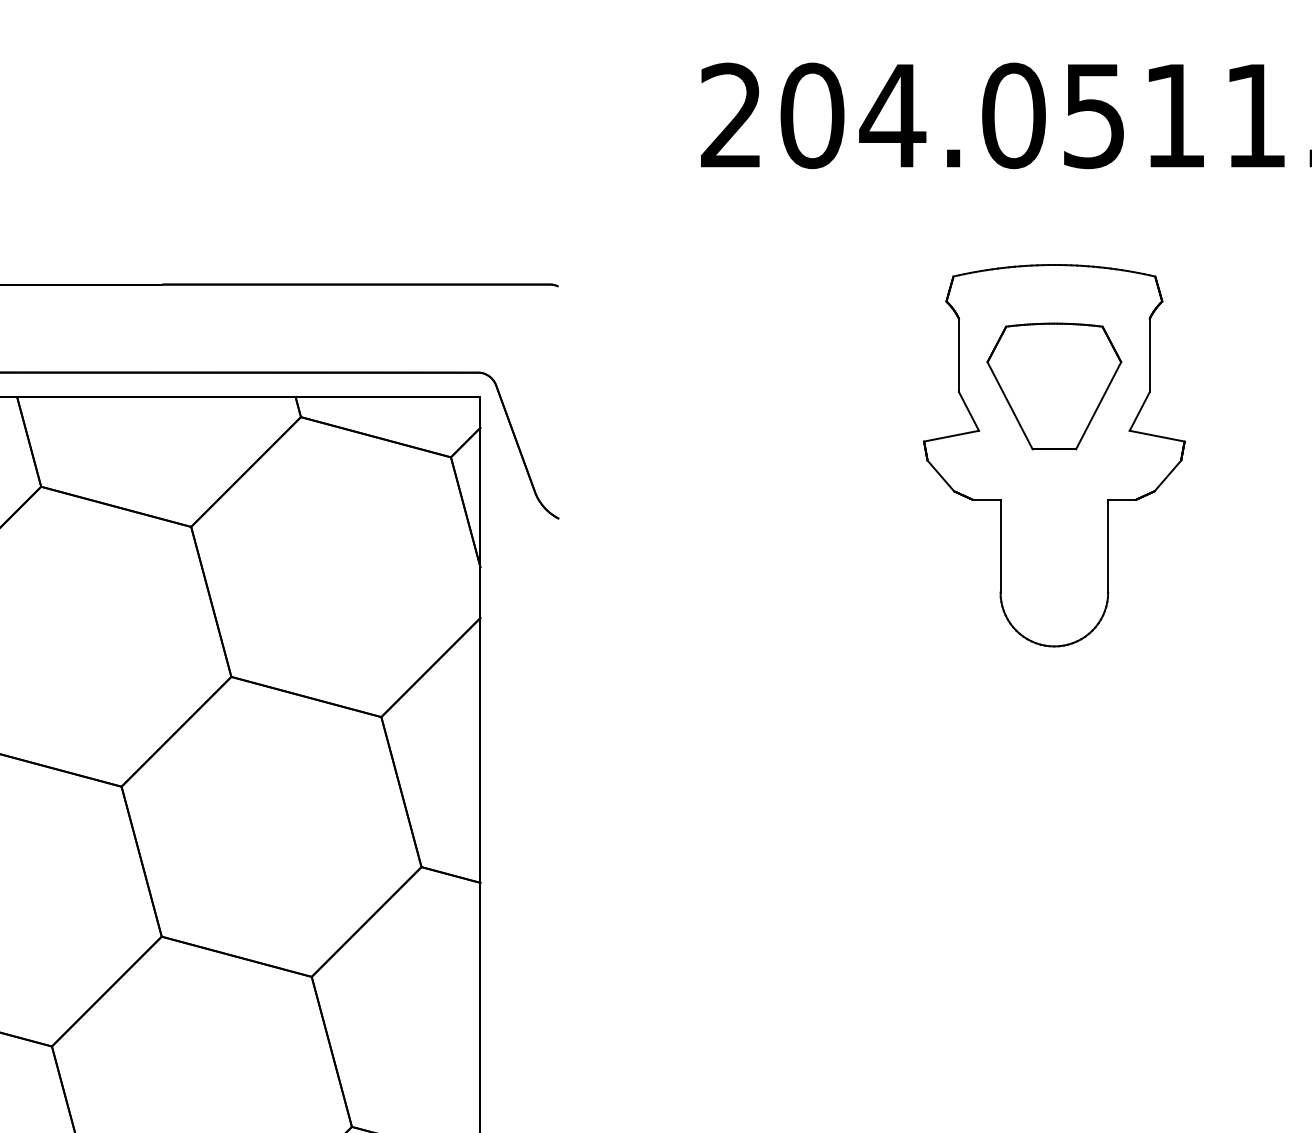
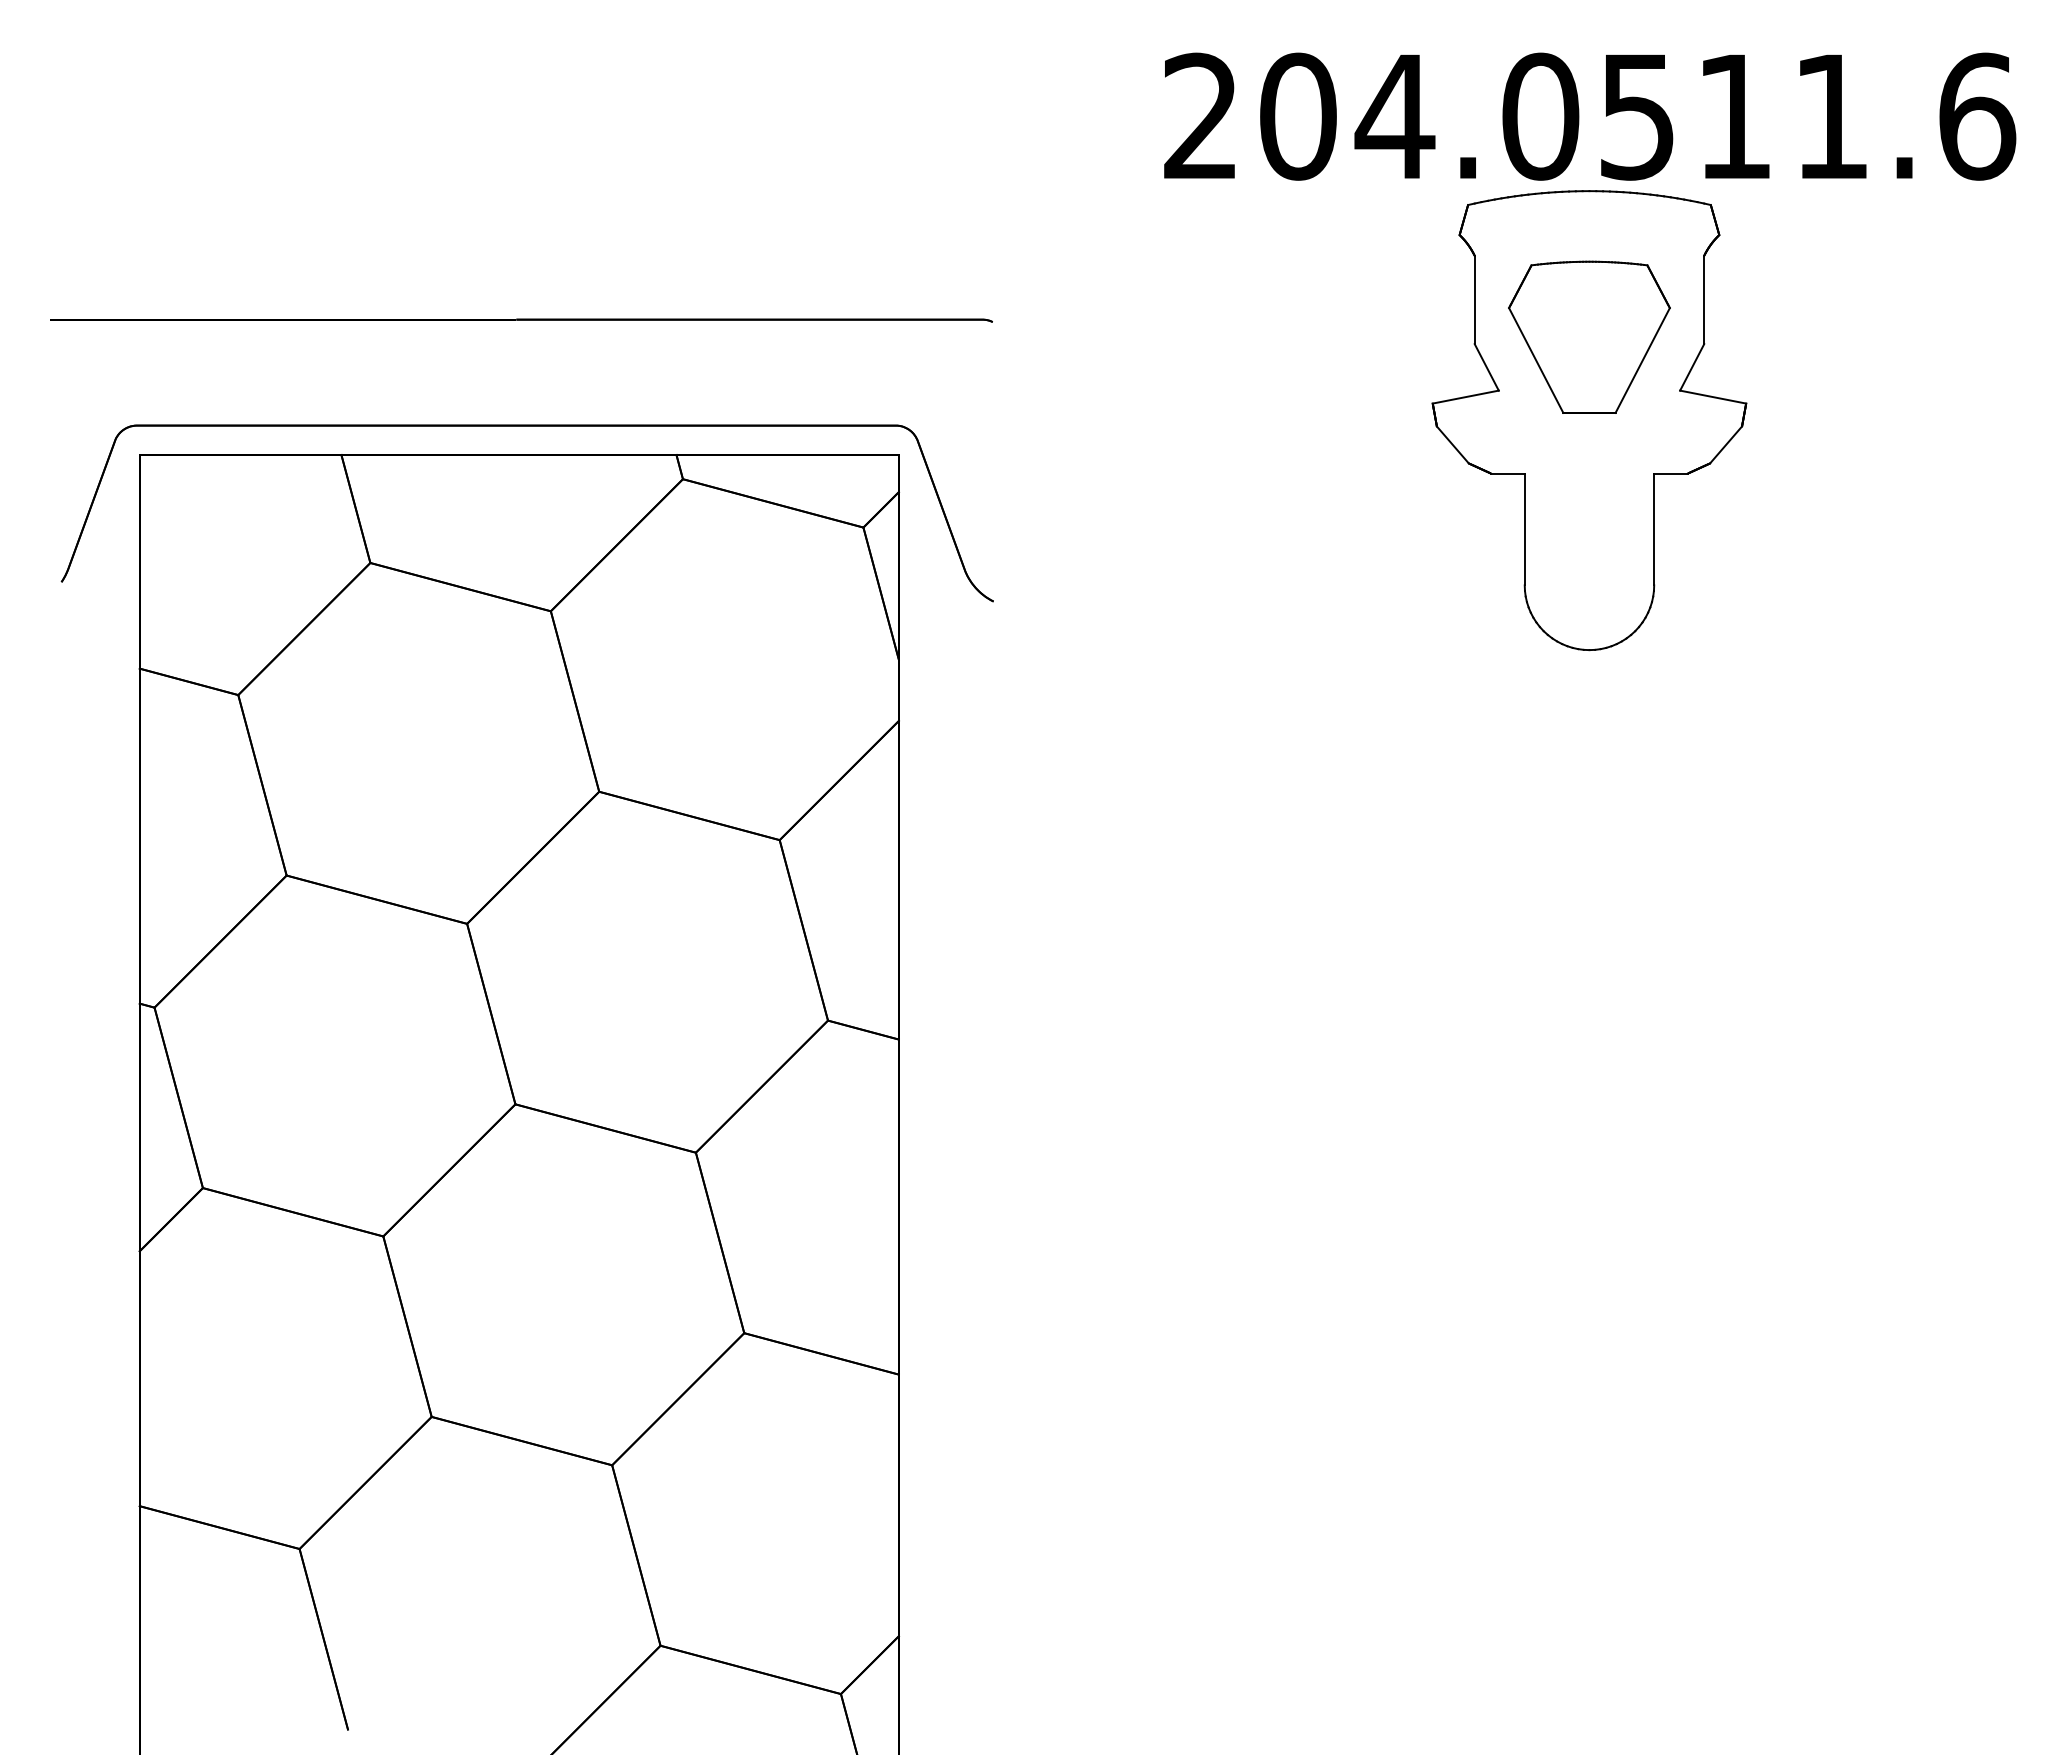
part: (1054, 455) -> (1589, 420), moved

